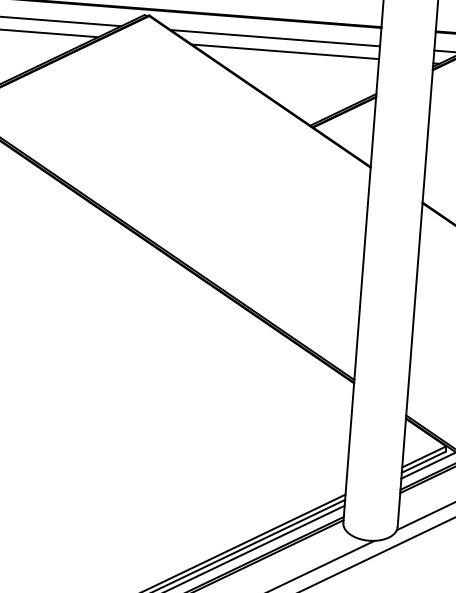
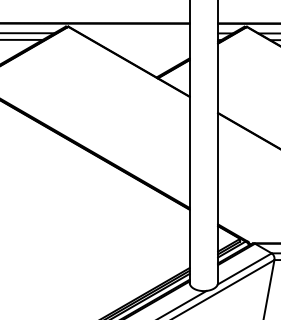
line: (274, 38) -> (134, 33), removed
line: (285, 50) -> (140, 39), removed

